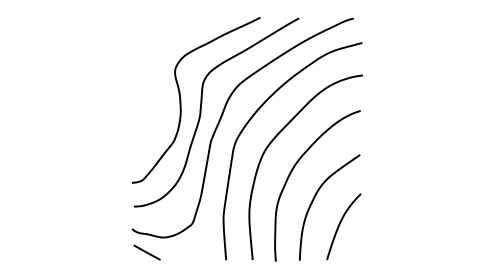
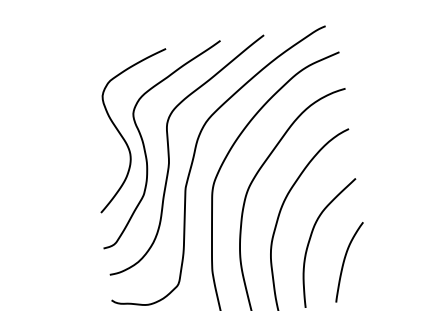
curve: (163, 87) -> (123, 135), added

